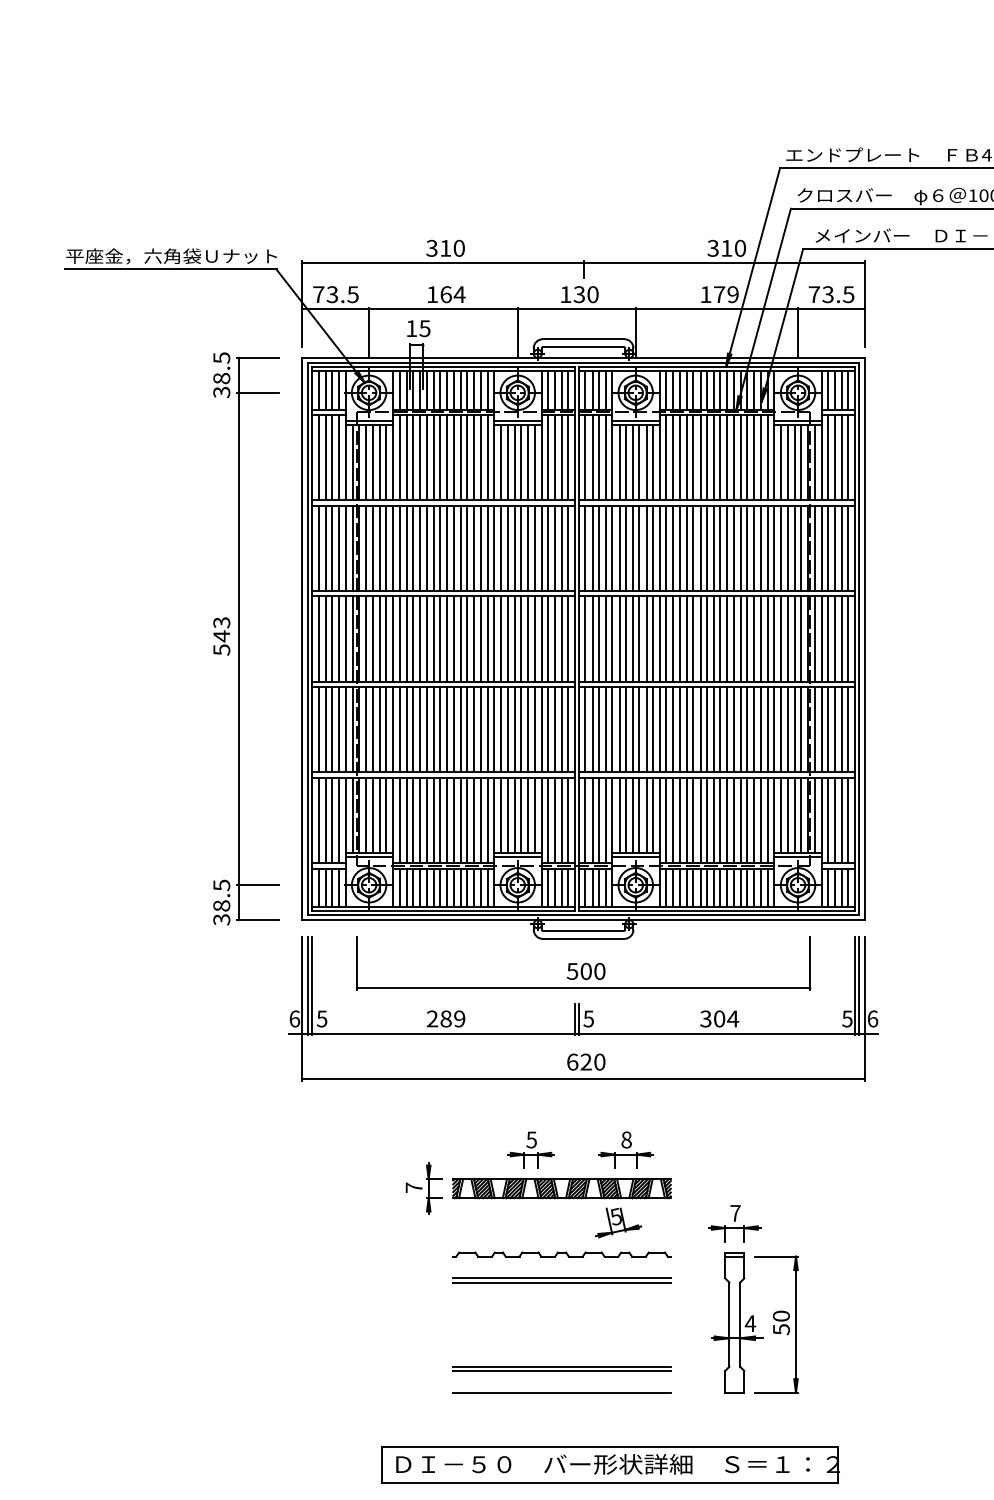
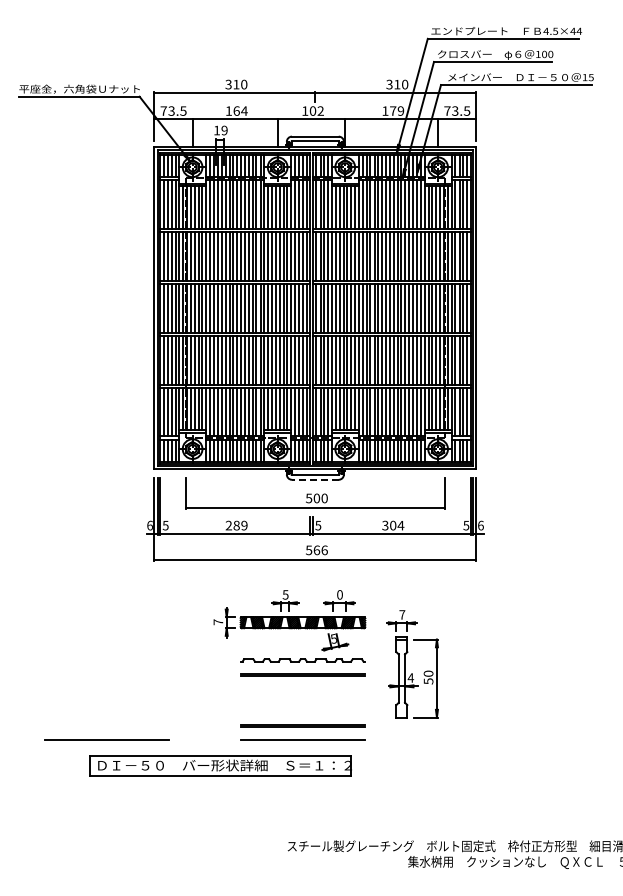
text: (585, 293) -> (316, 110), 130 -> 102
text: (424, 328) -> (224, 130), 15 -> 19
part: (246, 637) -> (122, 307), removed
line: (582, 938) -> (314, 479), solid -> dashed
text: (585, 1062) -> (316, 550), 620 -> 566
text: (625, 1139) -> (339, 594), 8 -> 0
part: (741, 1300) -> (405, 664), moved
line: (218, 1392) -> (106, 739), added
part: (610, 1464) -> (220, 765), moved

